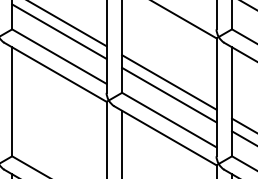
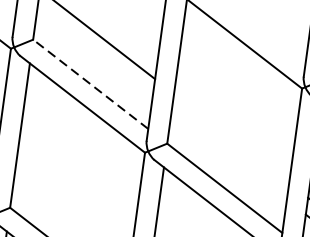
line: (59, 31) -> (95, 51), removed
line: (58, 56) -> (89, 84), solid -> dashed
line: (169, 82) -> (231, 138), removed
line: (169, 94) -> (229, 154), removed

